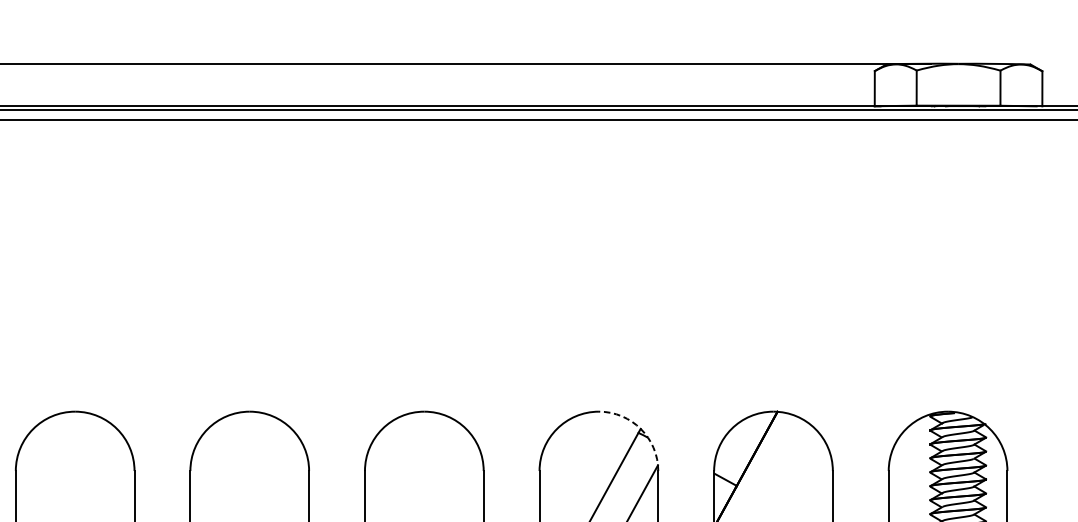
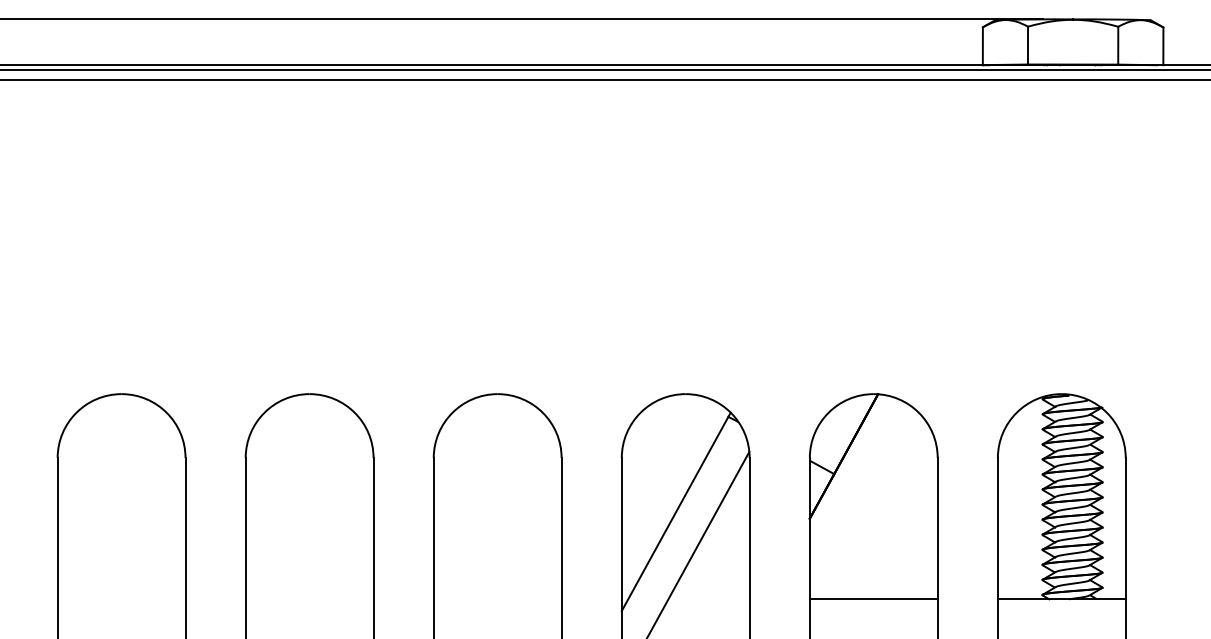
arc: (640, 428) -> (730, 412), dashed -> solid

